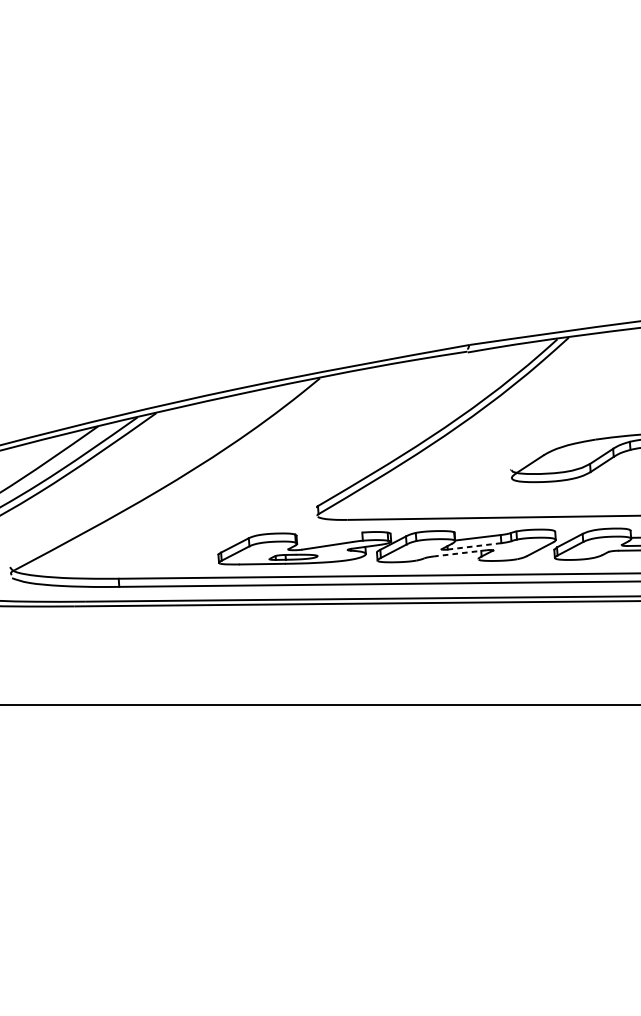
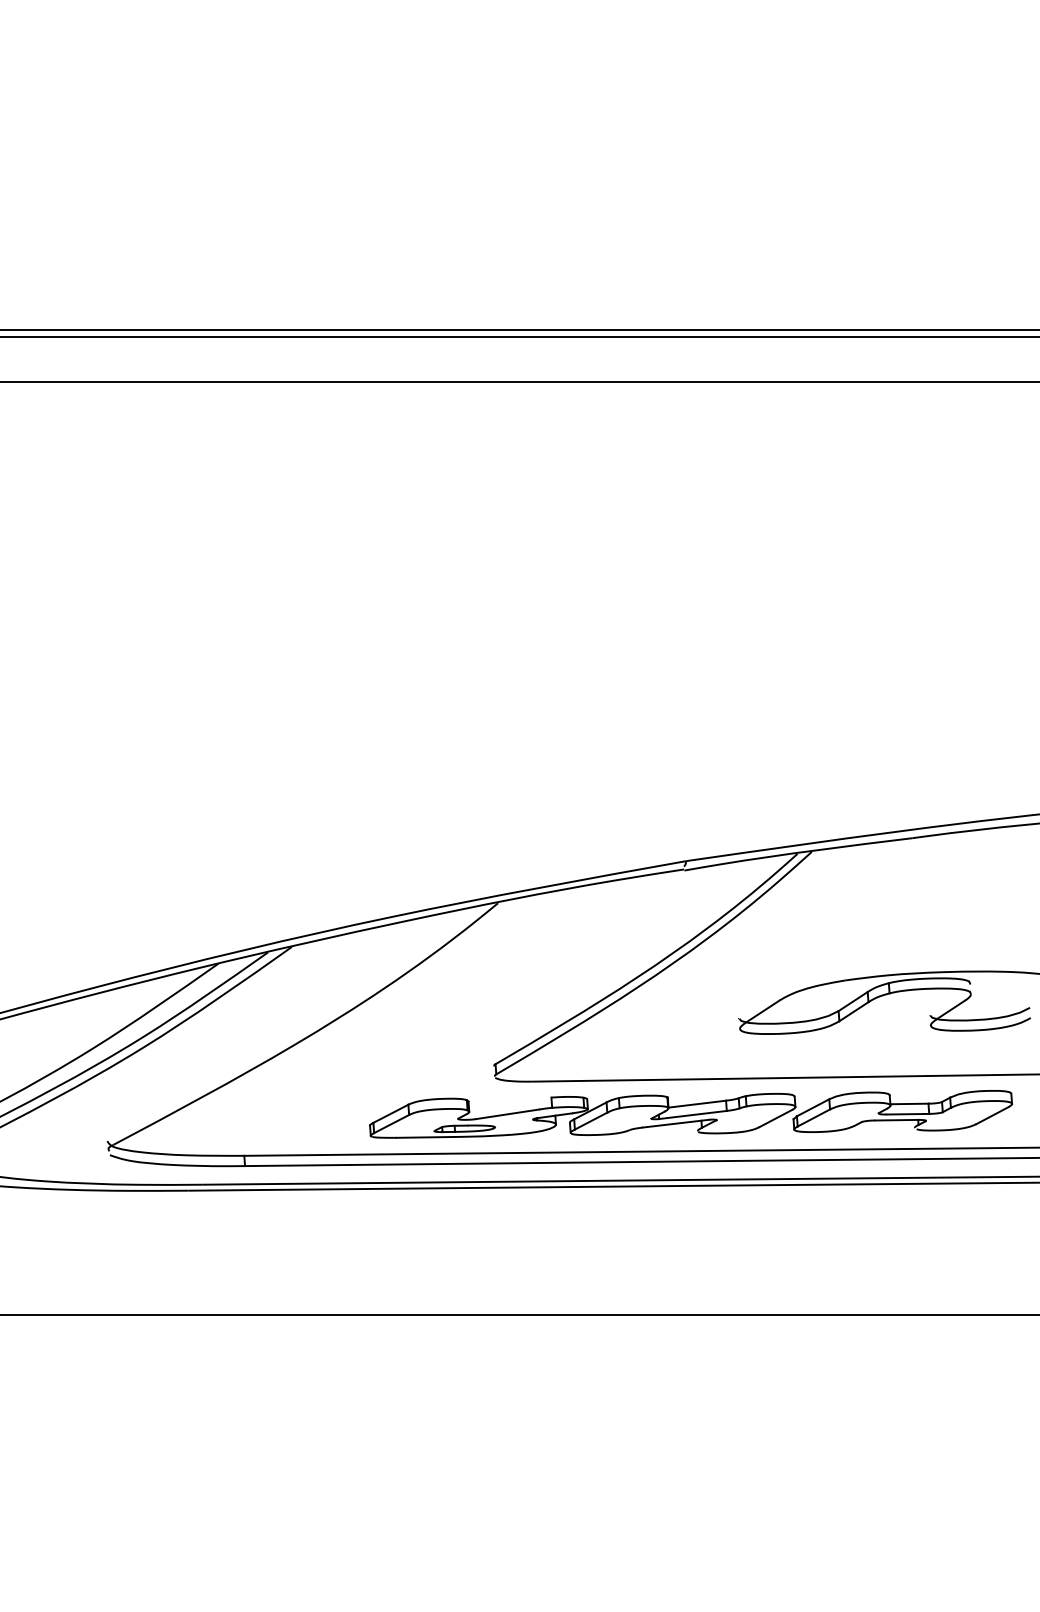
line: (474, 546) -> (692, 1115), dashed -> solid
line: (460, 553) -> (675, 1123), dashed -> solid

